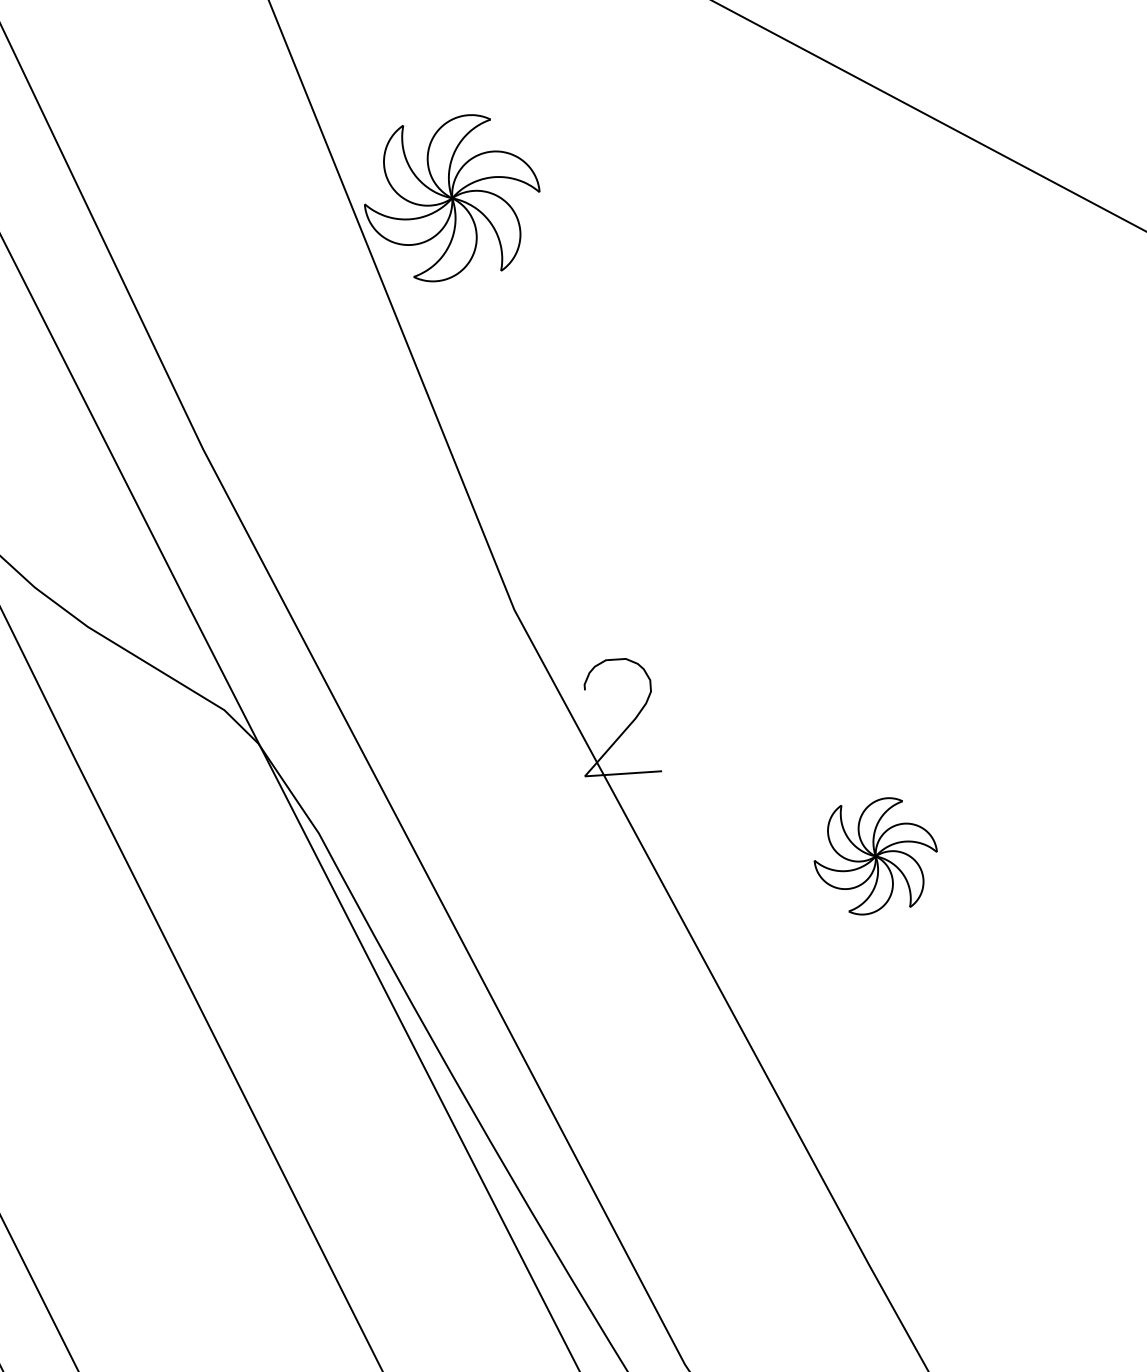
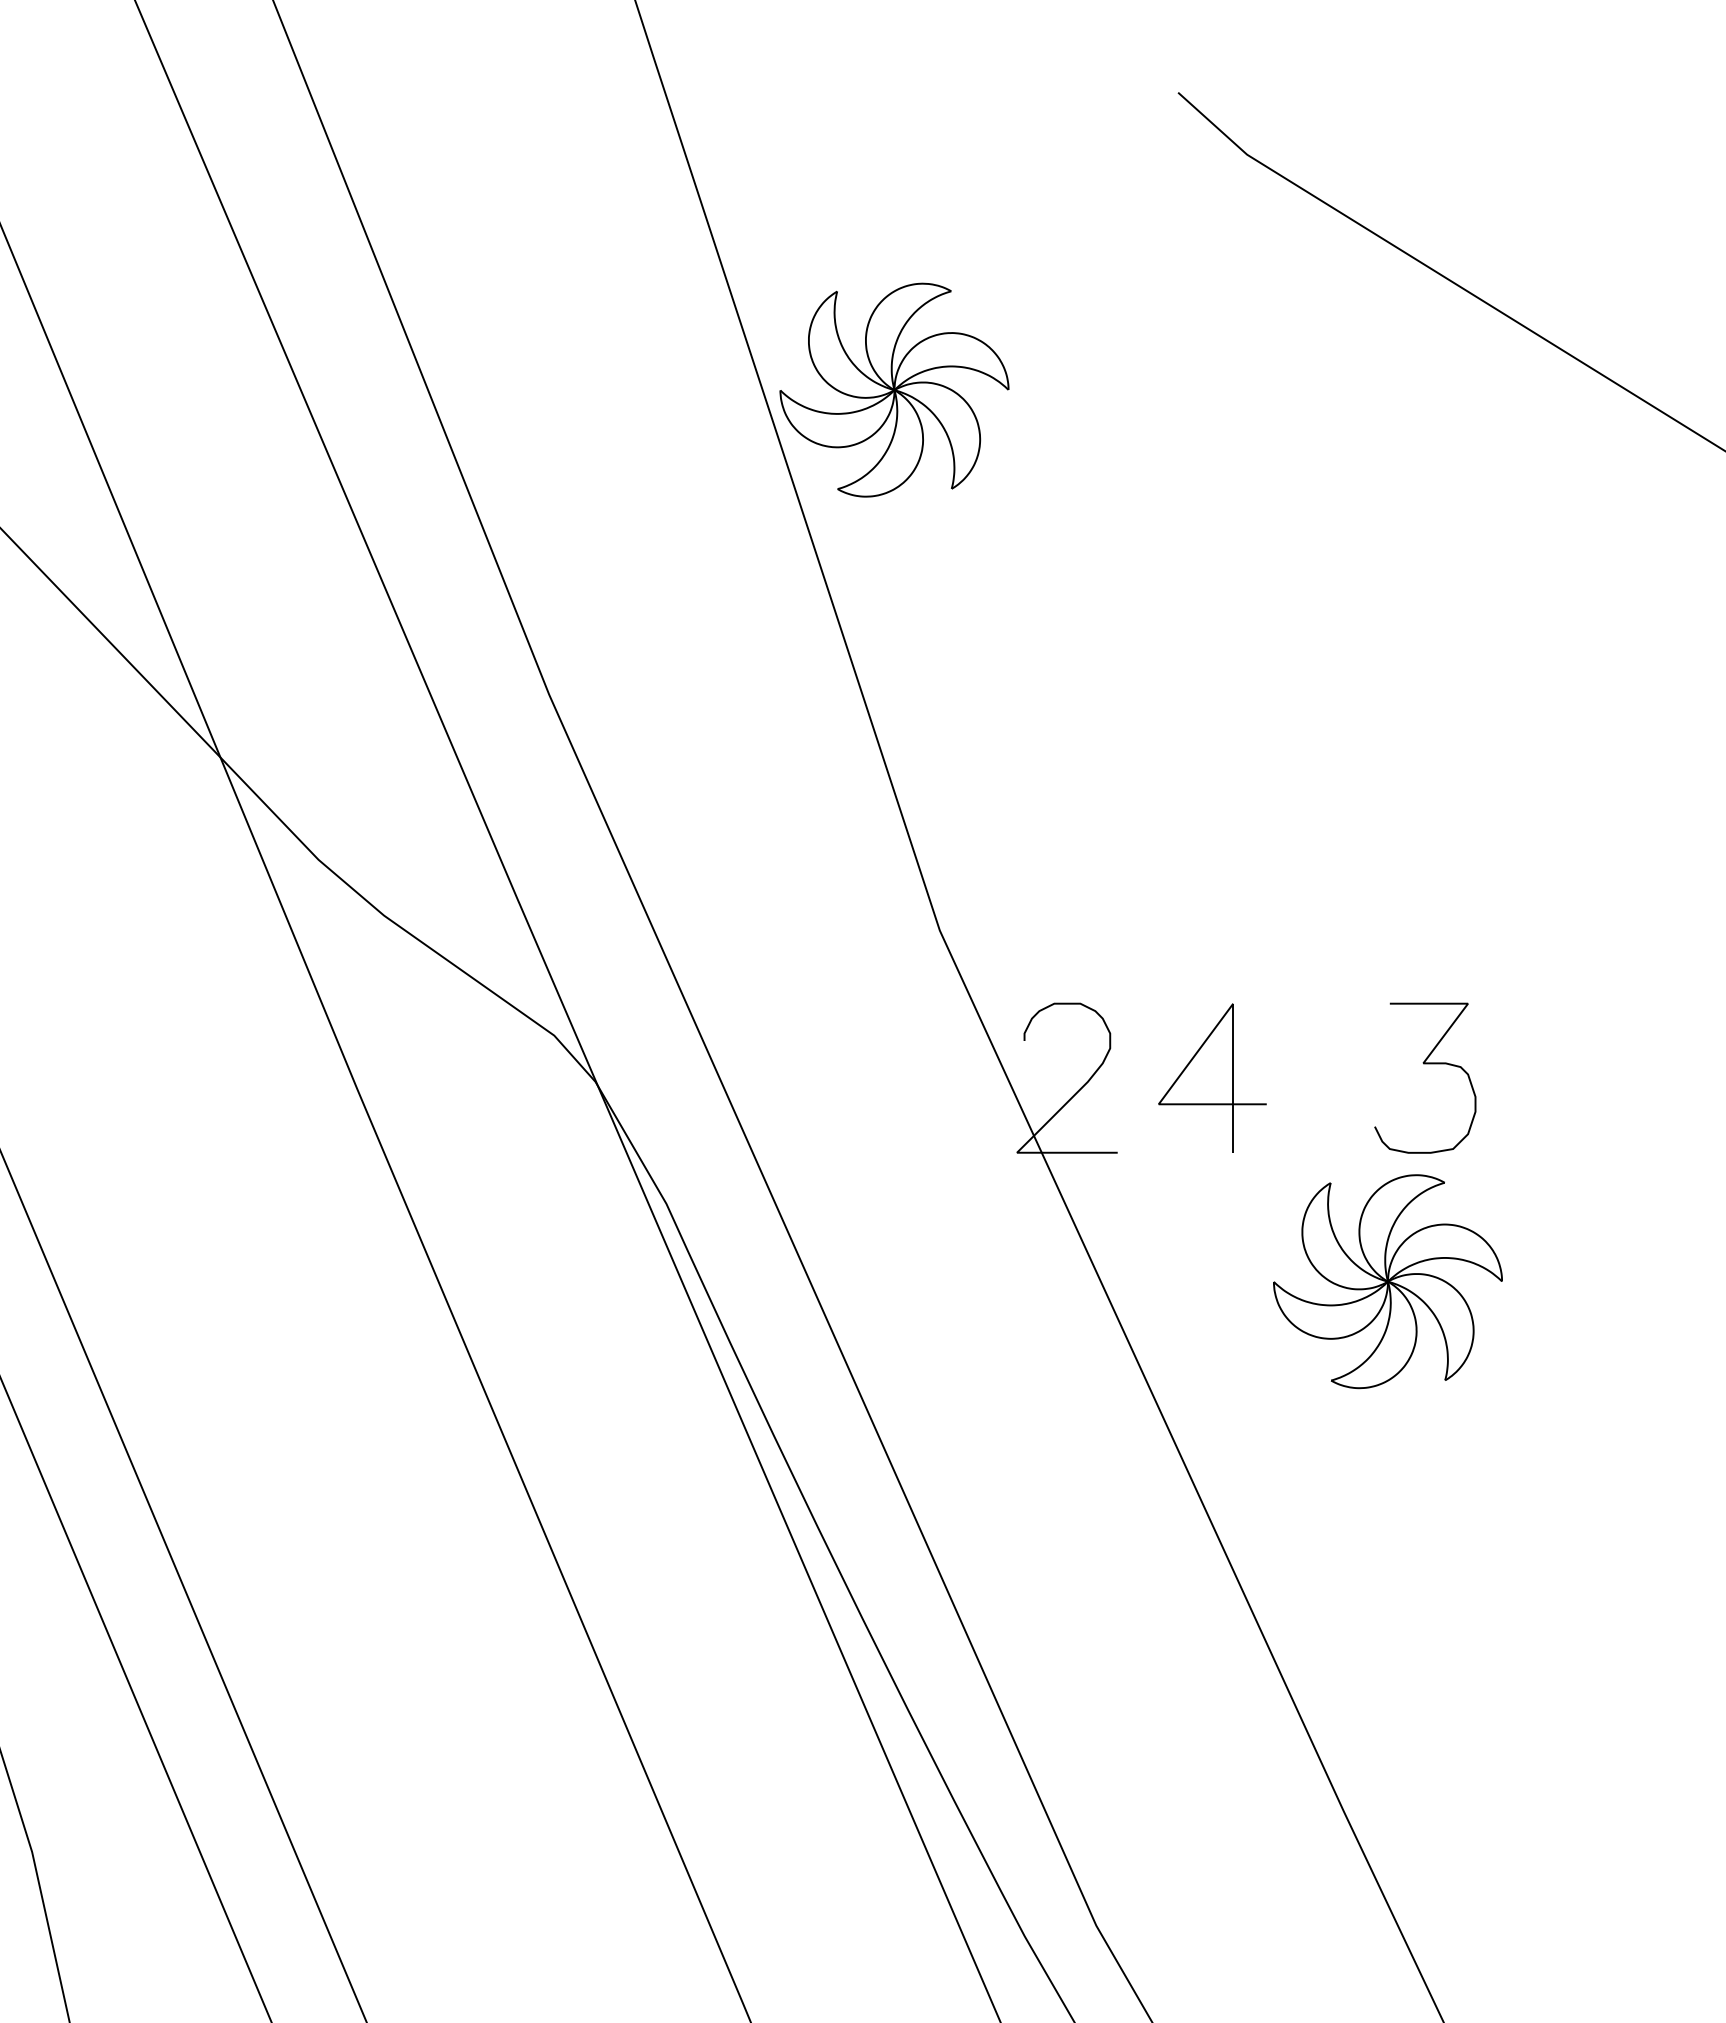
curve: (893, 687) -> (1425, 1064), added
part: (730, 708) -> (1212, 1077), added
part: (875, 856) -> (1387, 1281), size x1.43

